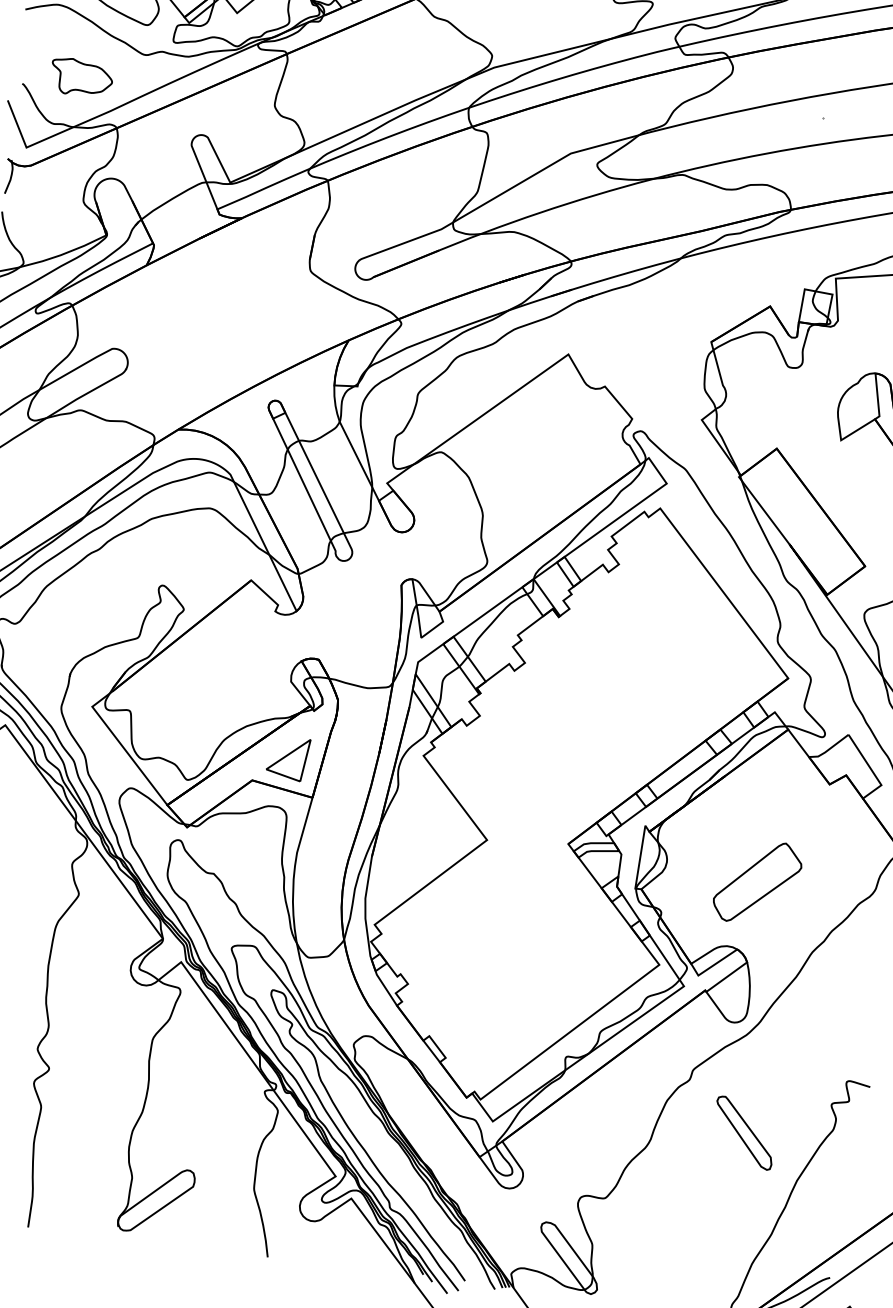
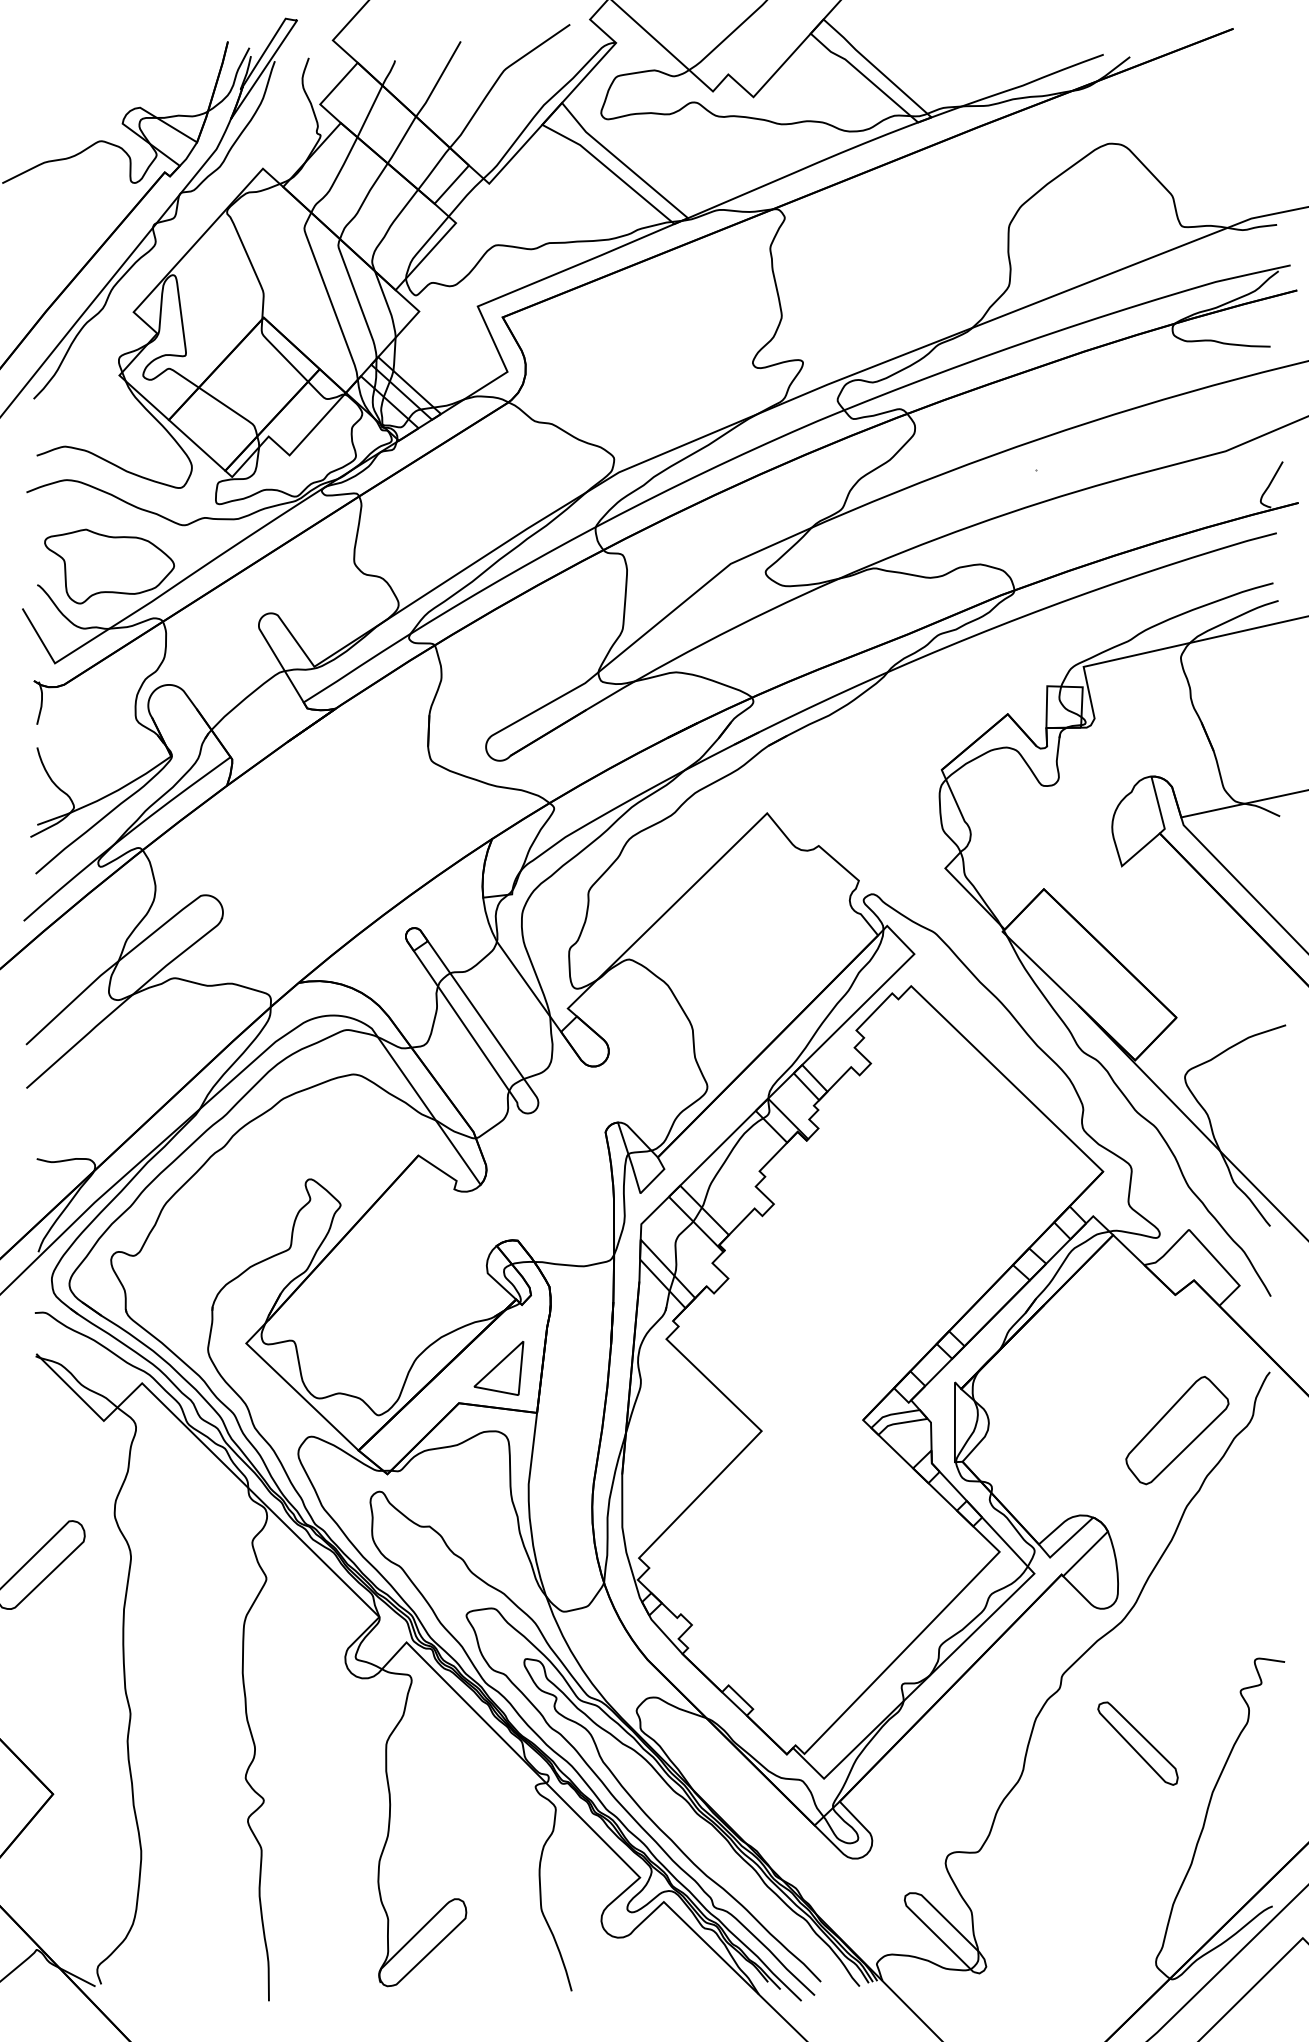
part: (81, 78) -> (109, 566), size x1.67
part: (757, 882) -> (1177, 1430), moved

